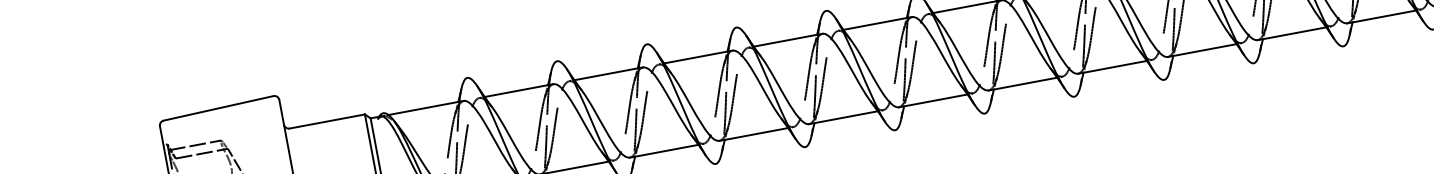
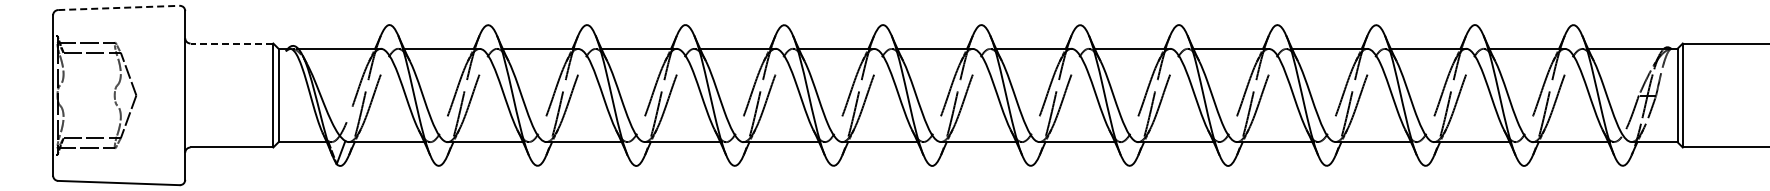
line: (218, 108) -> (118, 7), solid -> dashed
line: (326, 121) -> (231, 43), solid -> dashed

